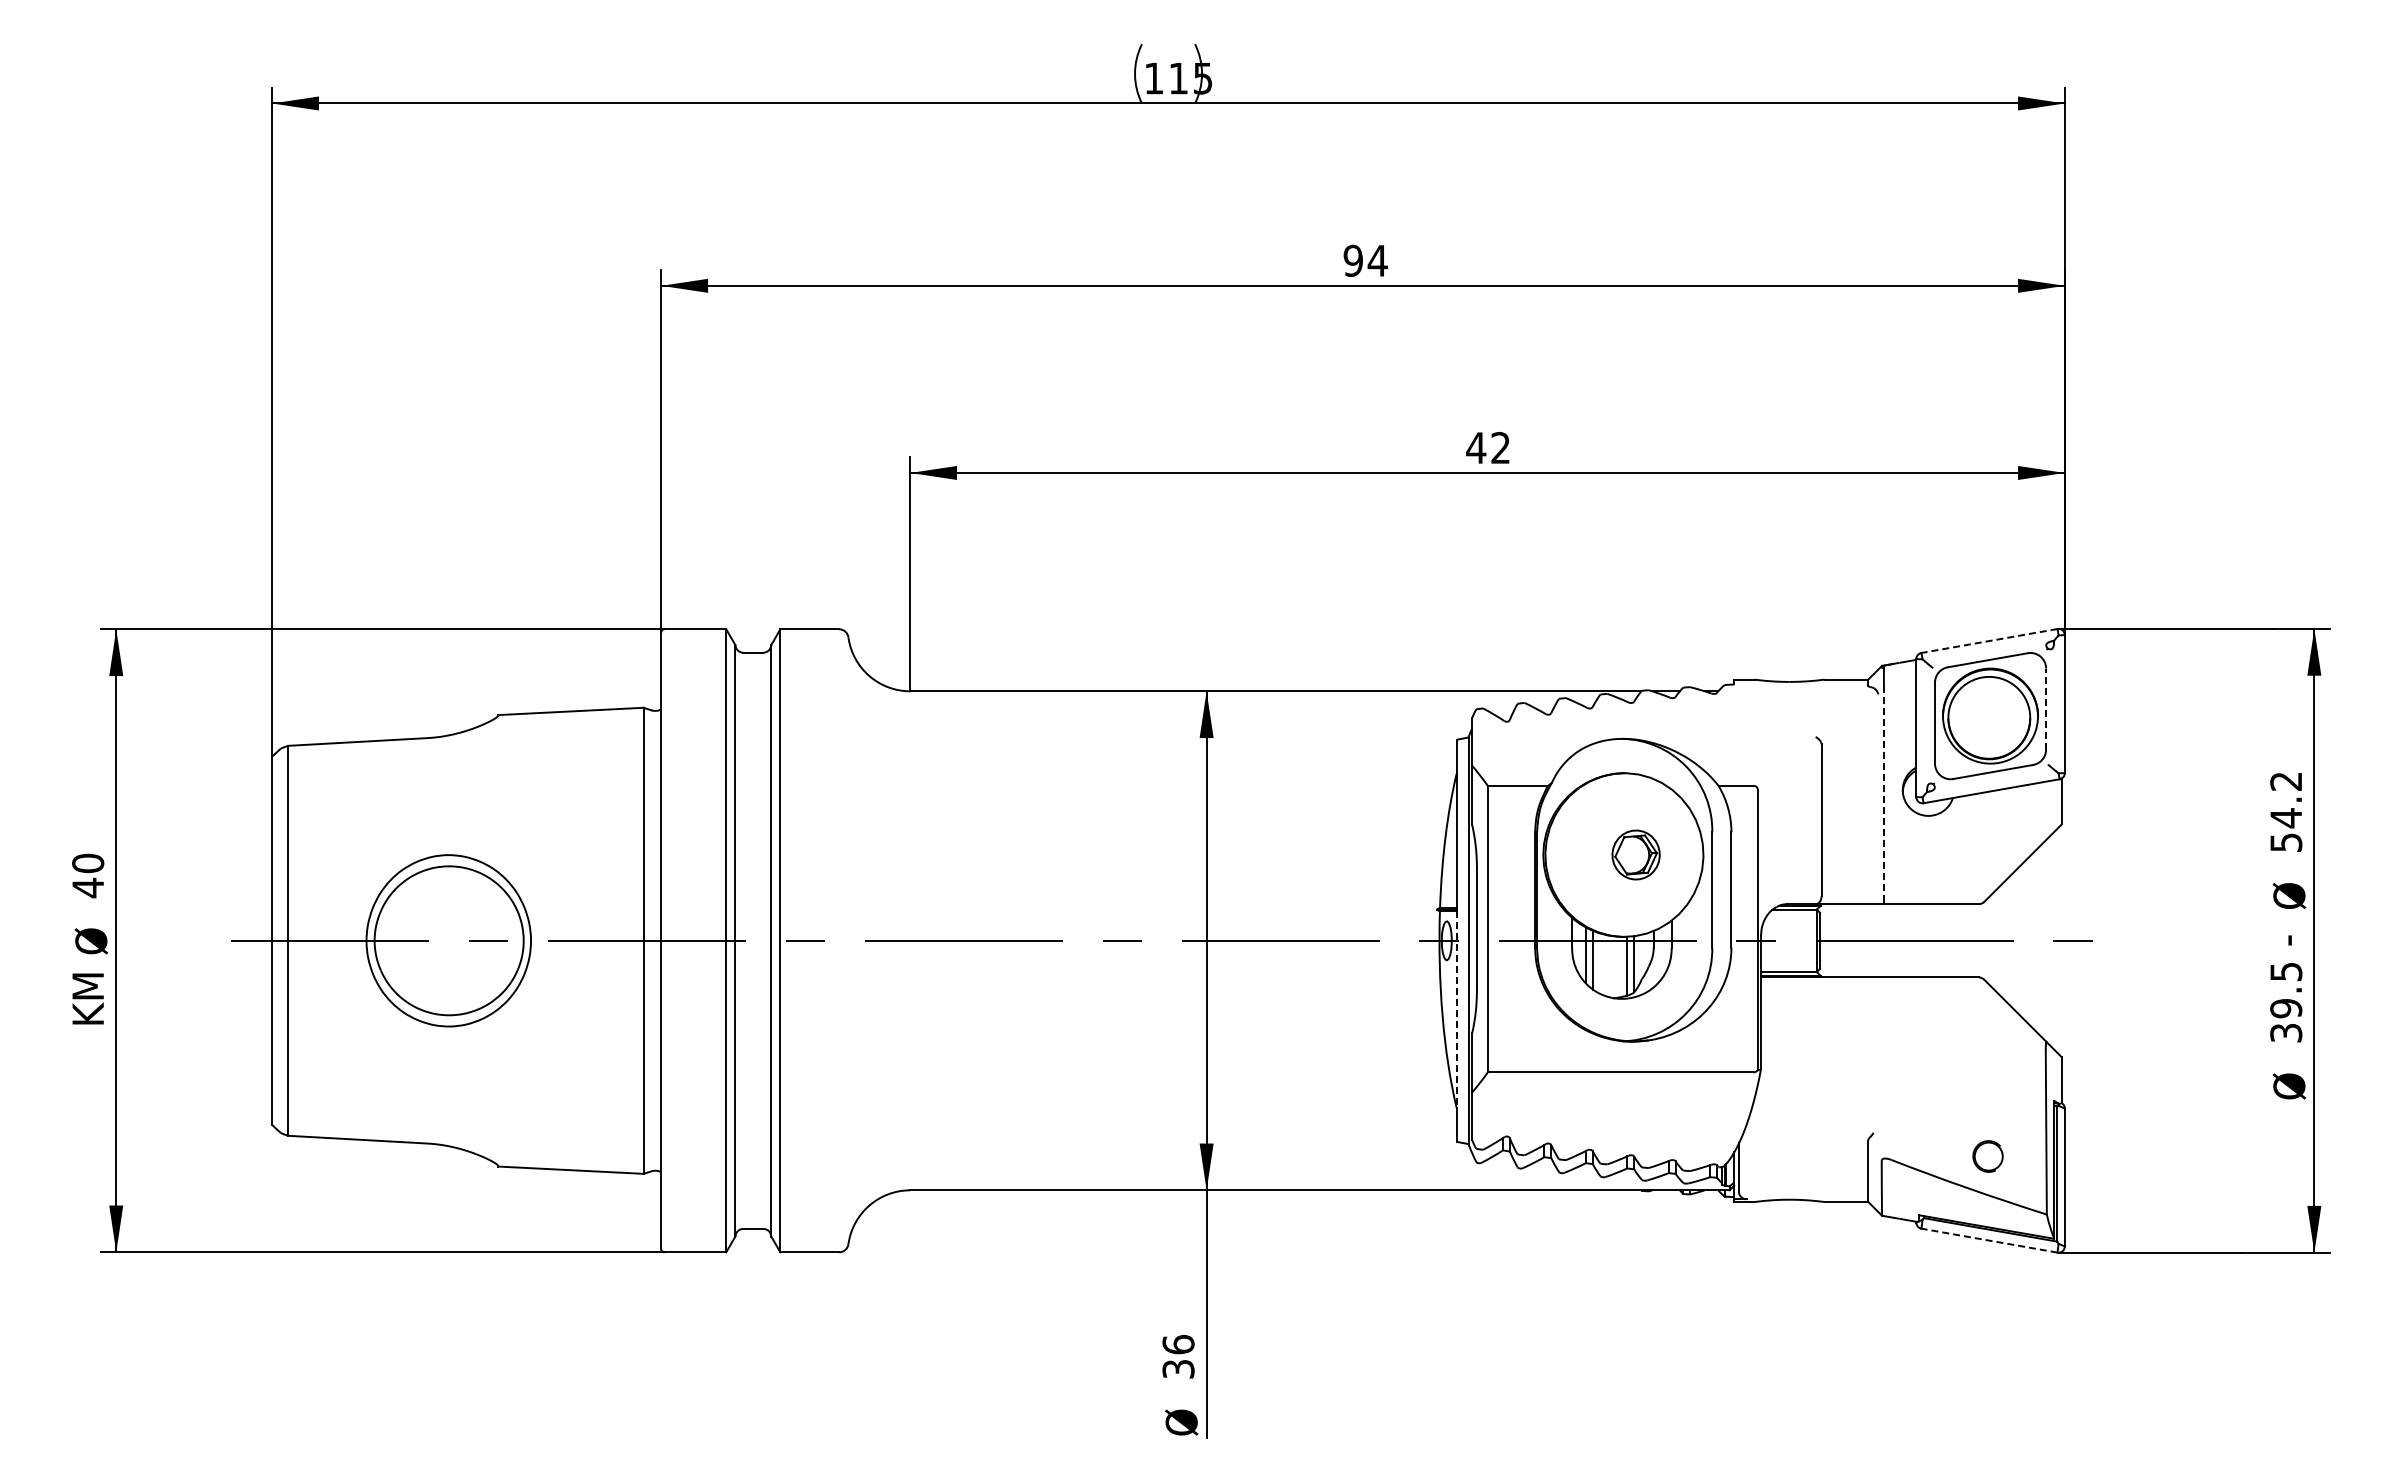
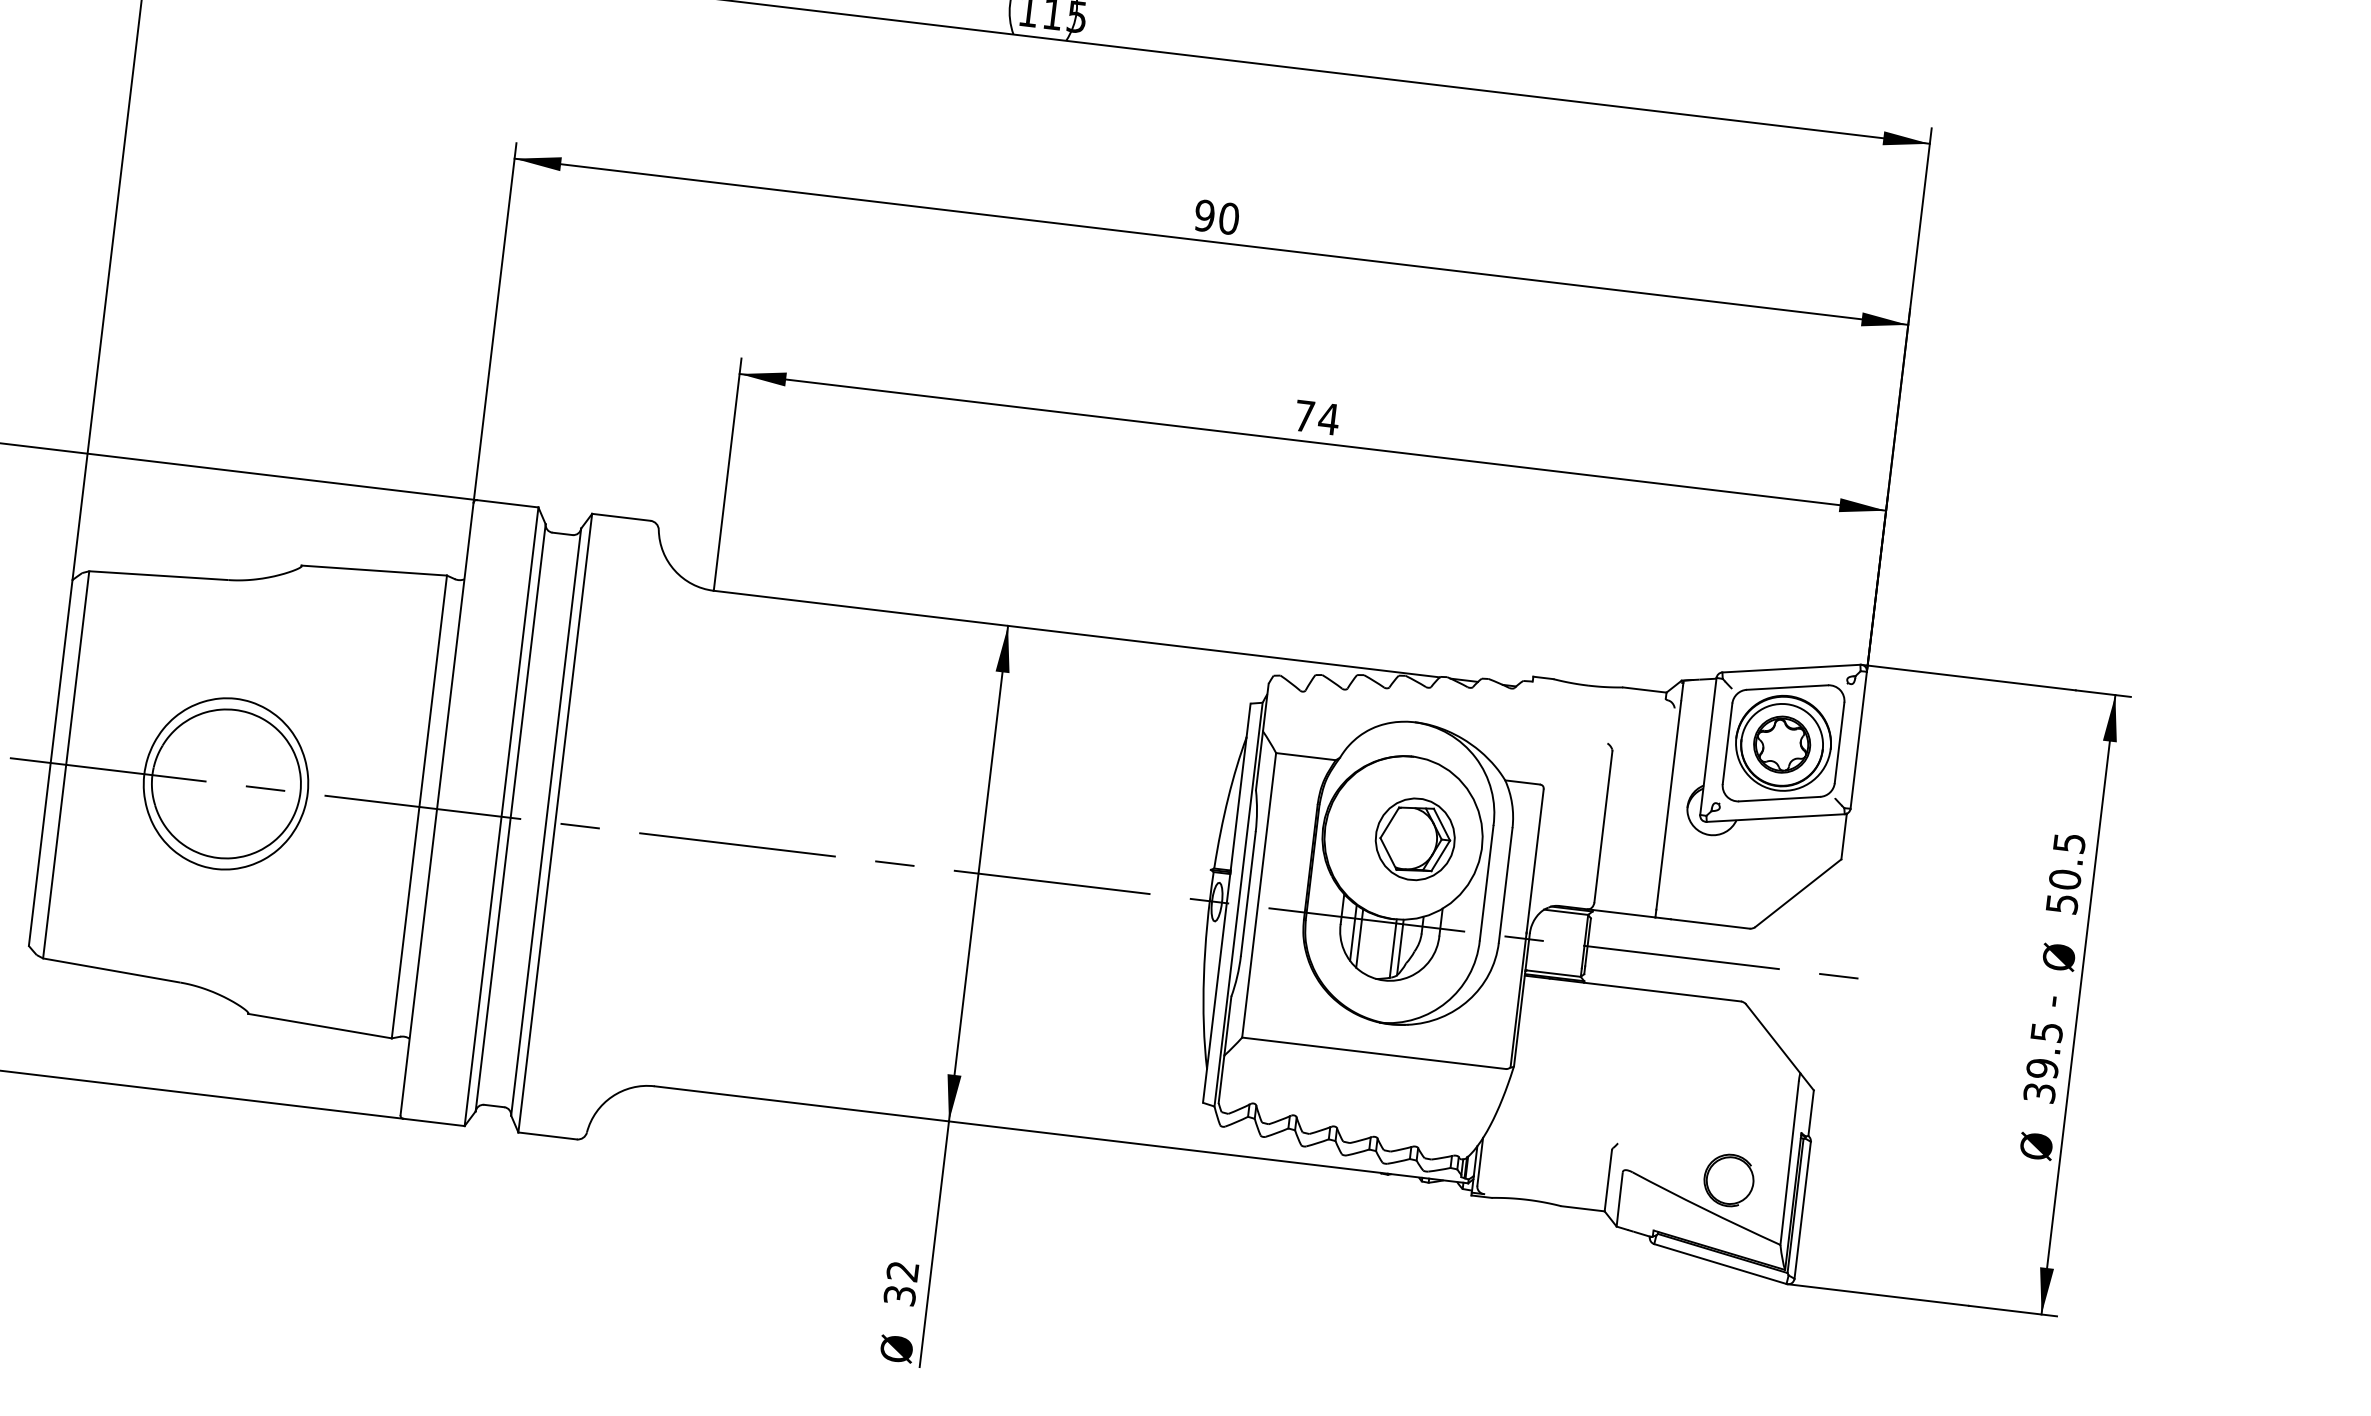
text: (1377, 260) -> (1228, 218), 94 -> 90
text: (1488, 447) -> (1316, 417), 42 -> 74
line: (1988, 641) -> (1790, 669), dashed -> solid
line: (2046, 709) -> (1839, 743), dashed -> solid
part: (1989, 717) -> (1782, 744), added
line: (1883, 791) -> (1668, 805), dashed -> solid
text: (2286, 800) -> (2067, 862), 54.2 -> 50.5
part: (1635, 854) -> (1414, 838), size x1.67
line: (1456, 1010) -> (1218, 972), dashed -> solid
part: (1987, 1156) -> (1728, 1180), size x1.67
line: (1988, 1240) -> (1719, 1263), dashed -> solid
text: (1178, 1344) -> (902, 1271), 36 -> 32

